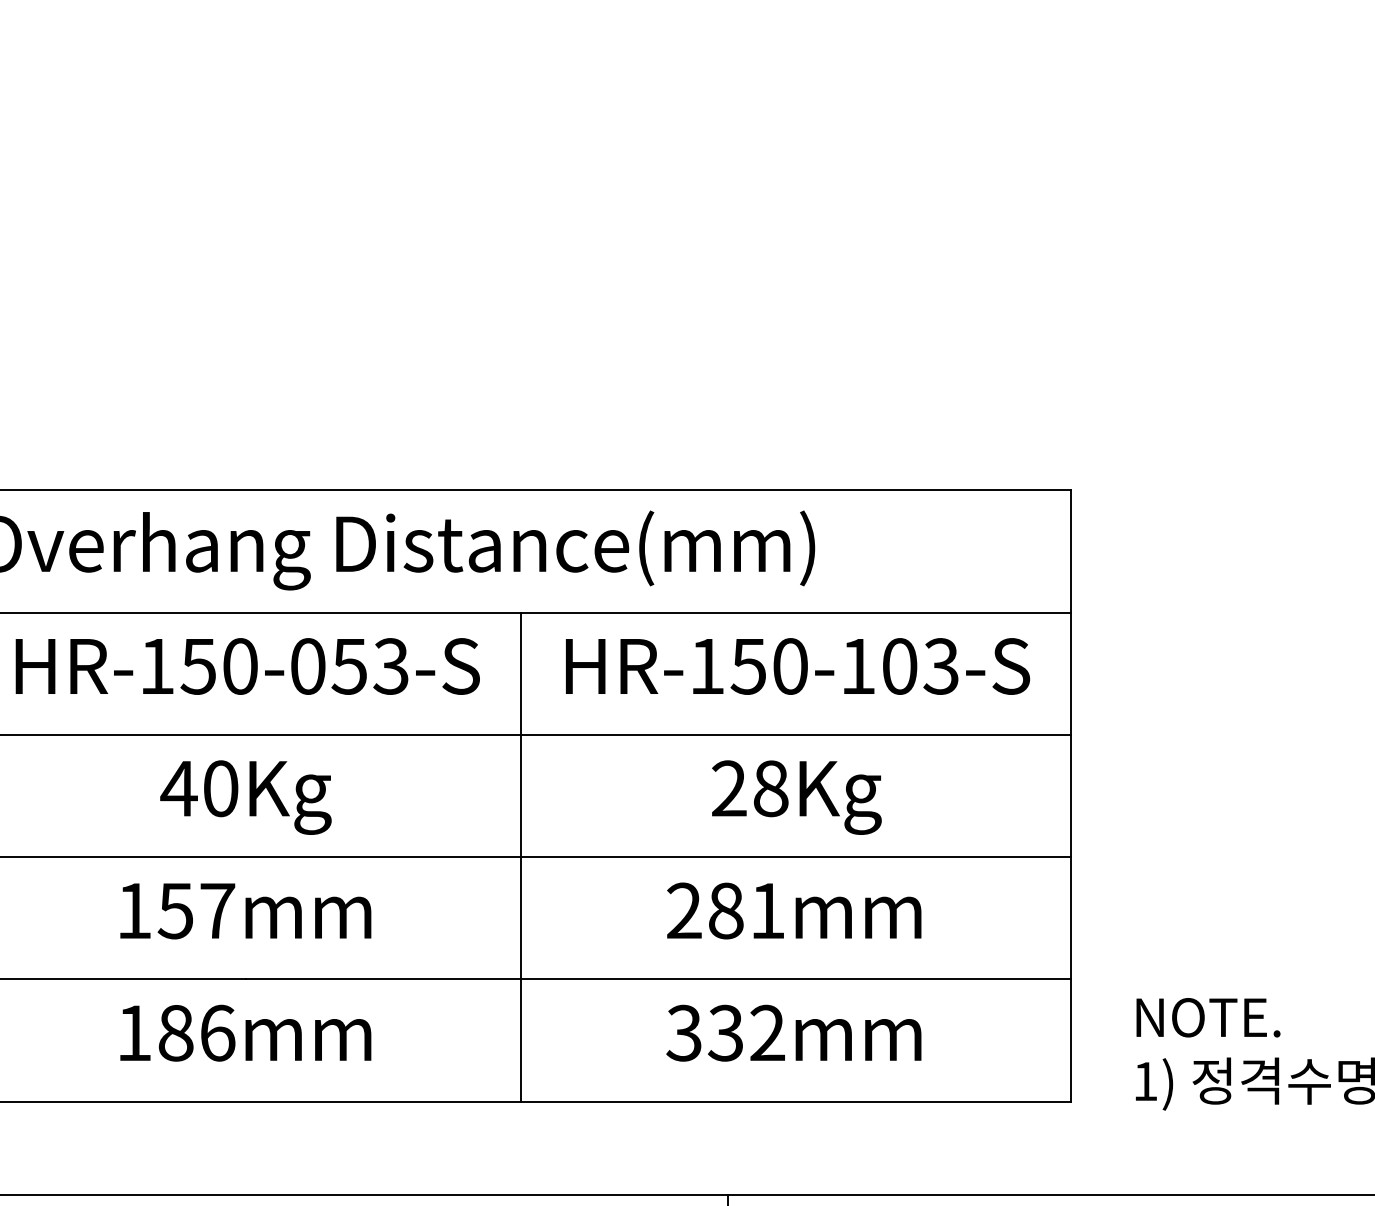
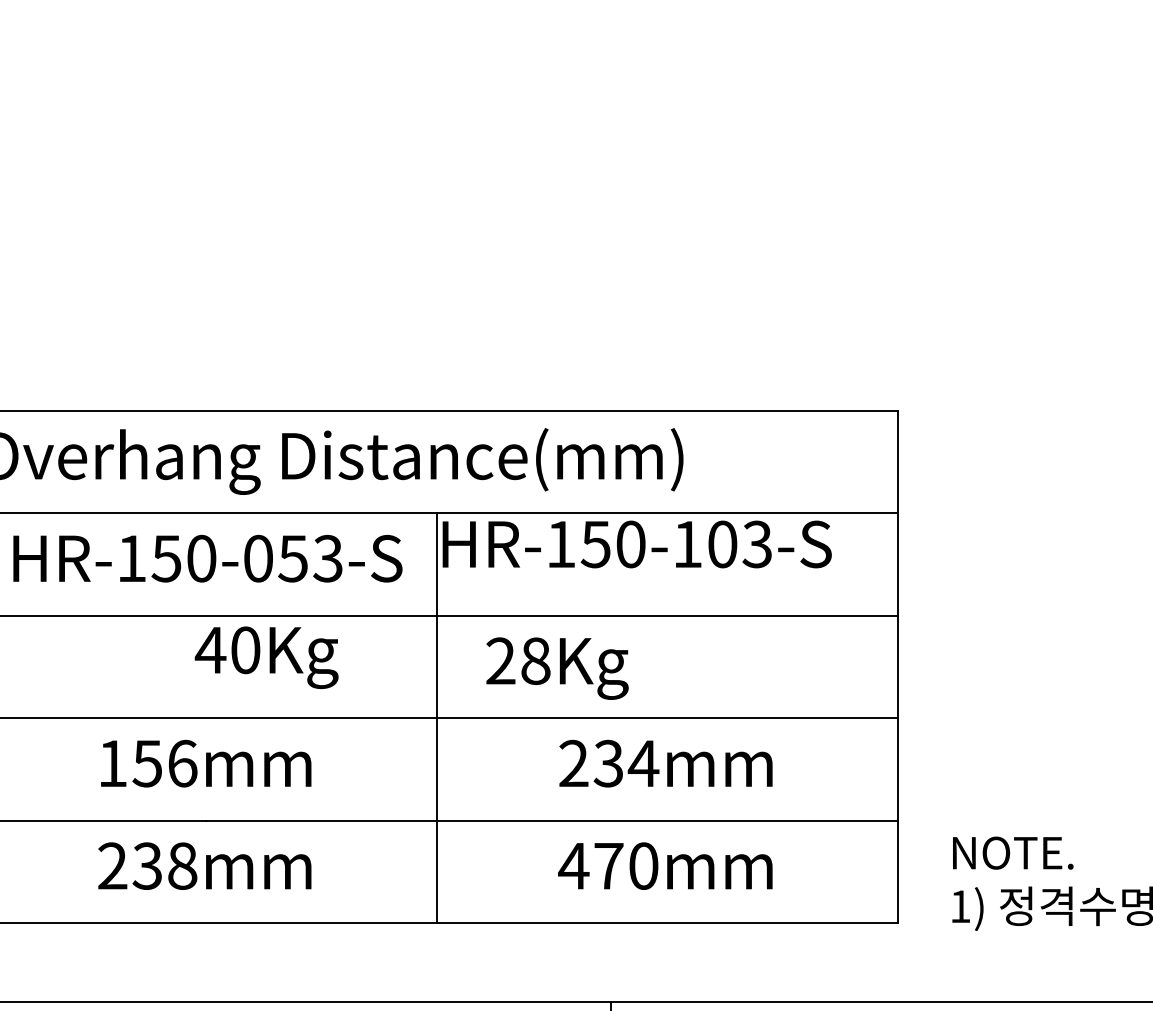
text: (798, 666) -> (637, 544), moved
text: (245, 797) -> (266, 657), moved
text: (796, 797) -> (557, 668), moved
text: (217, 910) -> (182, 763), 157mm -> 156mm
text: (747, 910) -> (626, 763), 281mm -> 234mm
text: (176, 1032) -> (148, 865), 186mm -> 238mm
text: (725, 1032) -> (608, 865), 332mm -> 470mm

